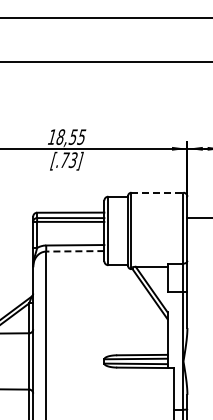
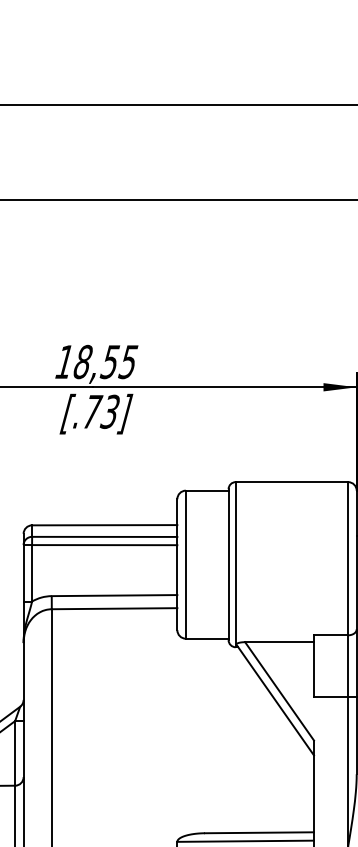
line: (157, 192) -> (292, 481), dashed -> solid
line: (74, 251) -> (112, 609), dashed -> solid

